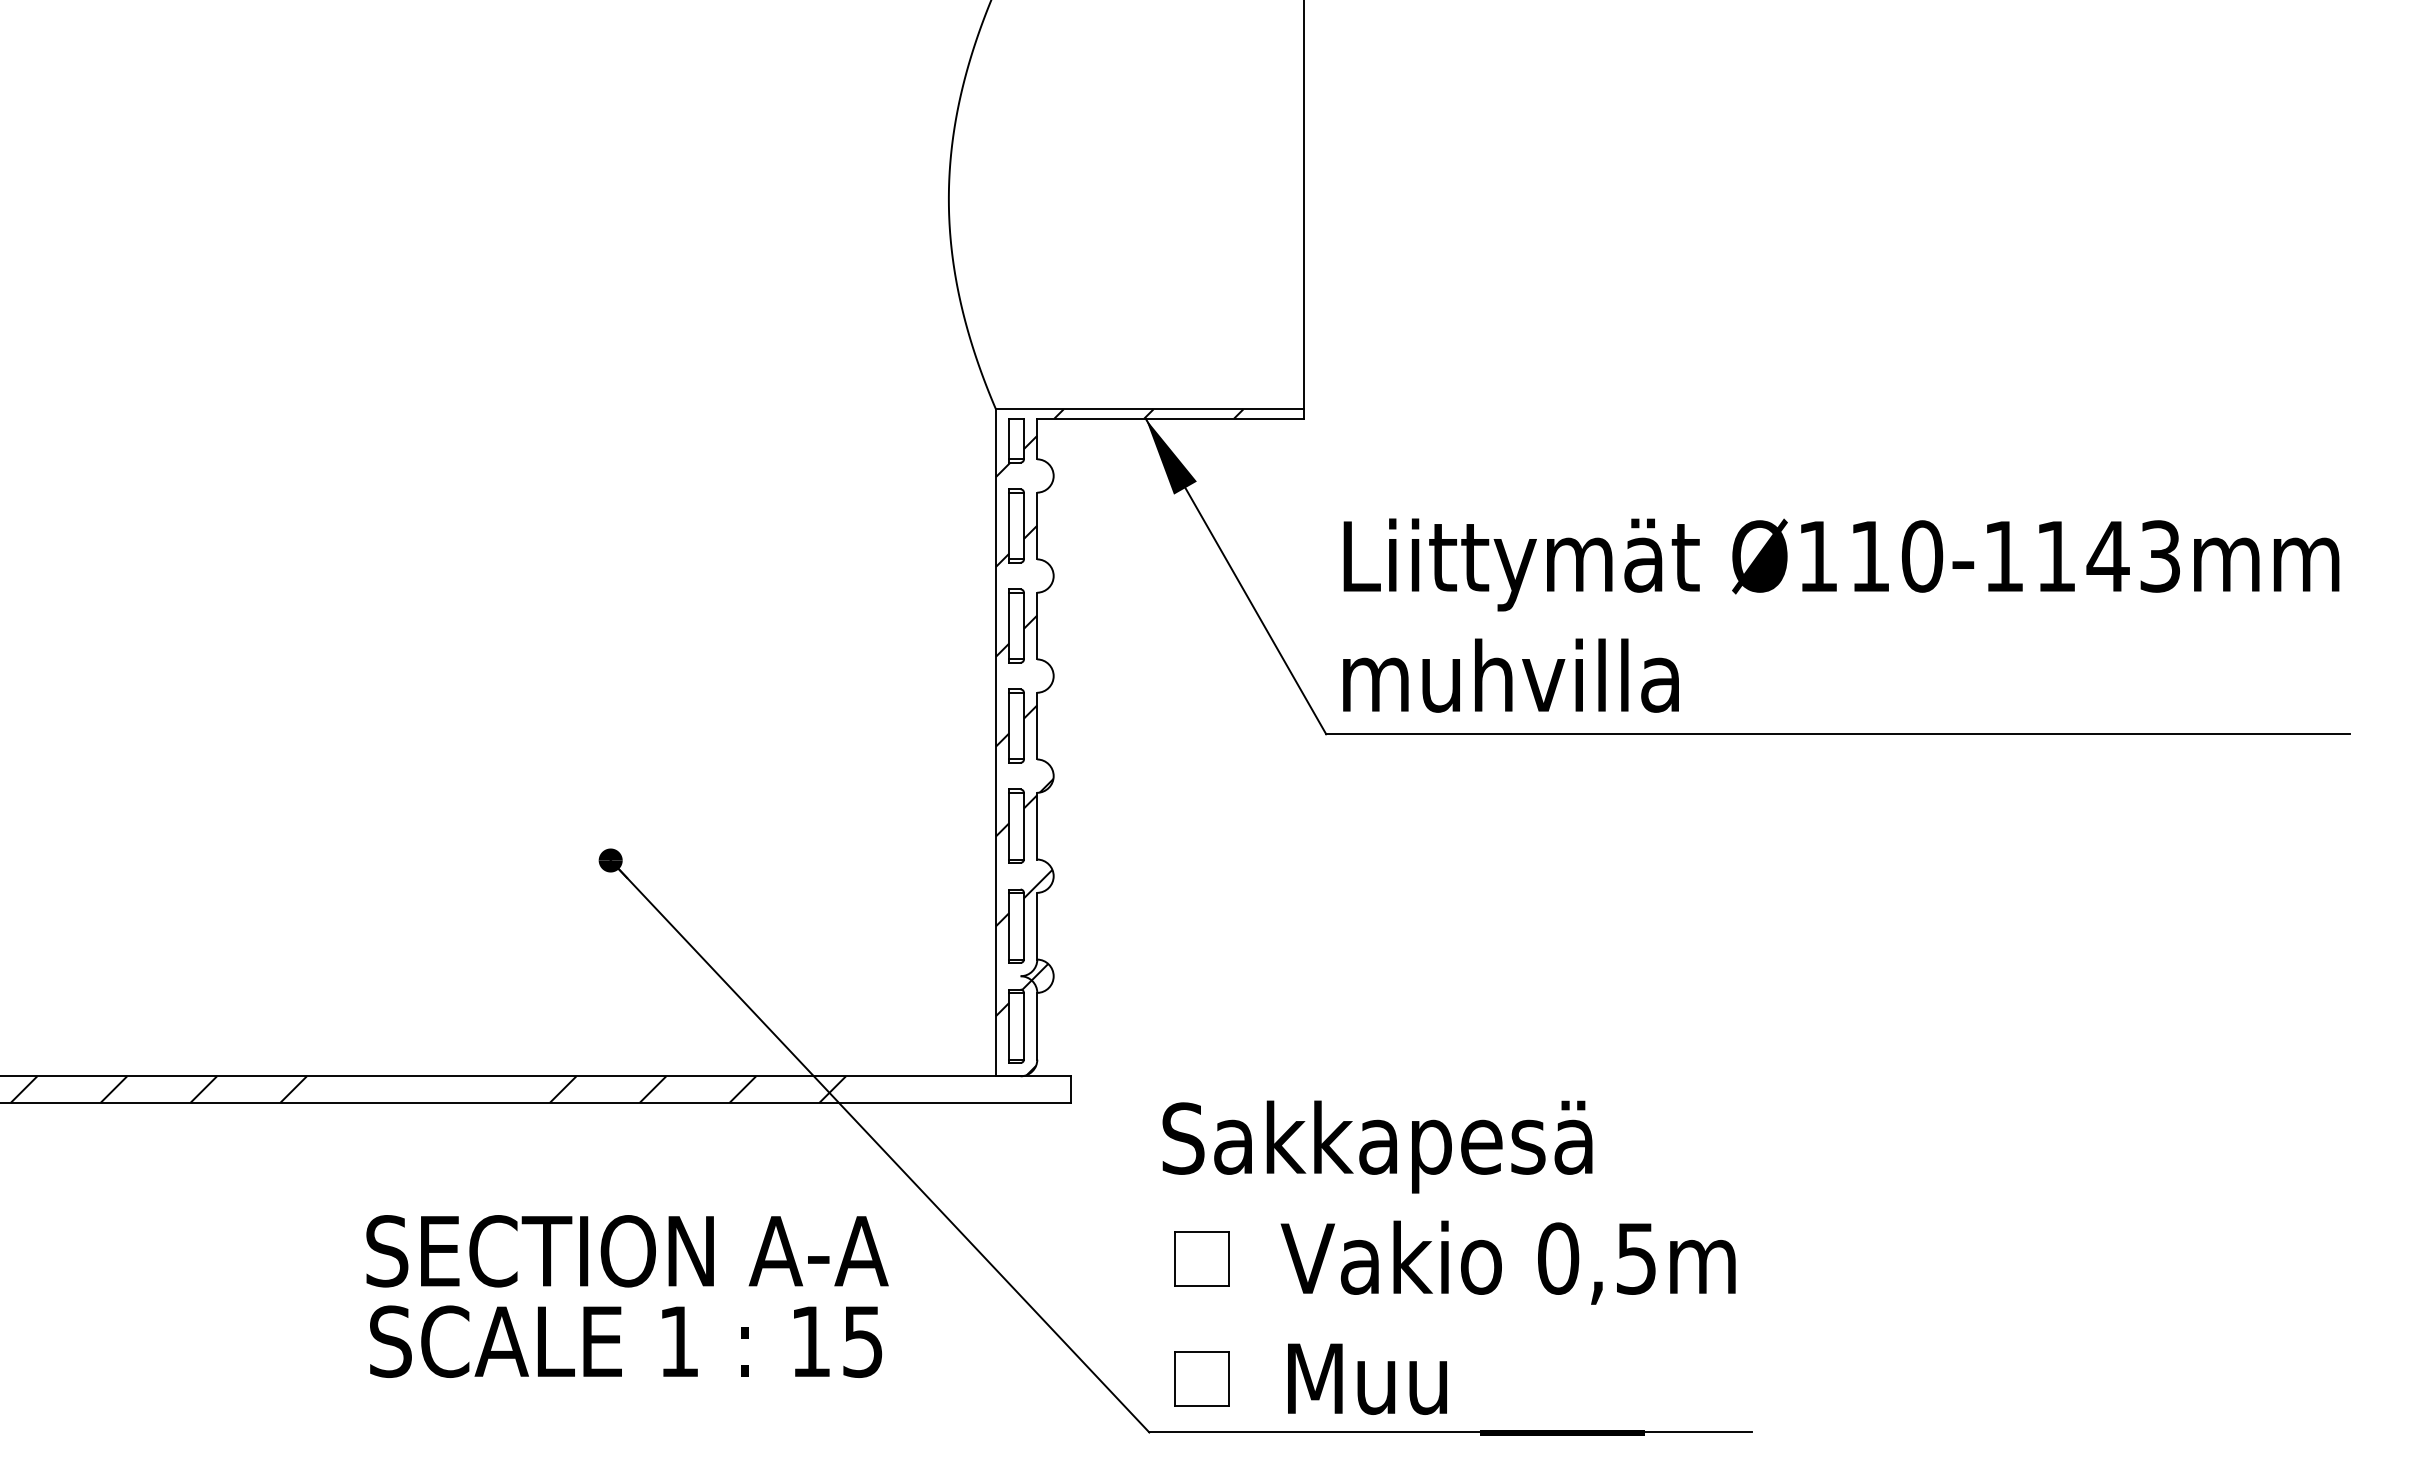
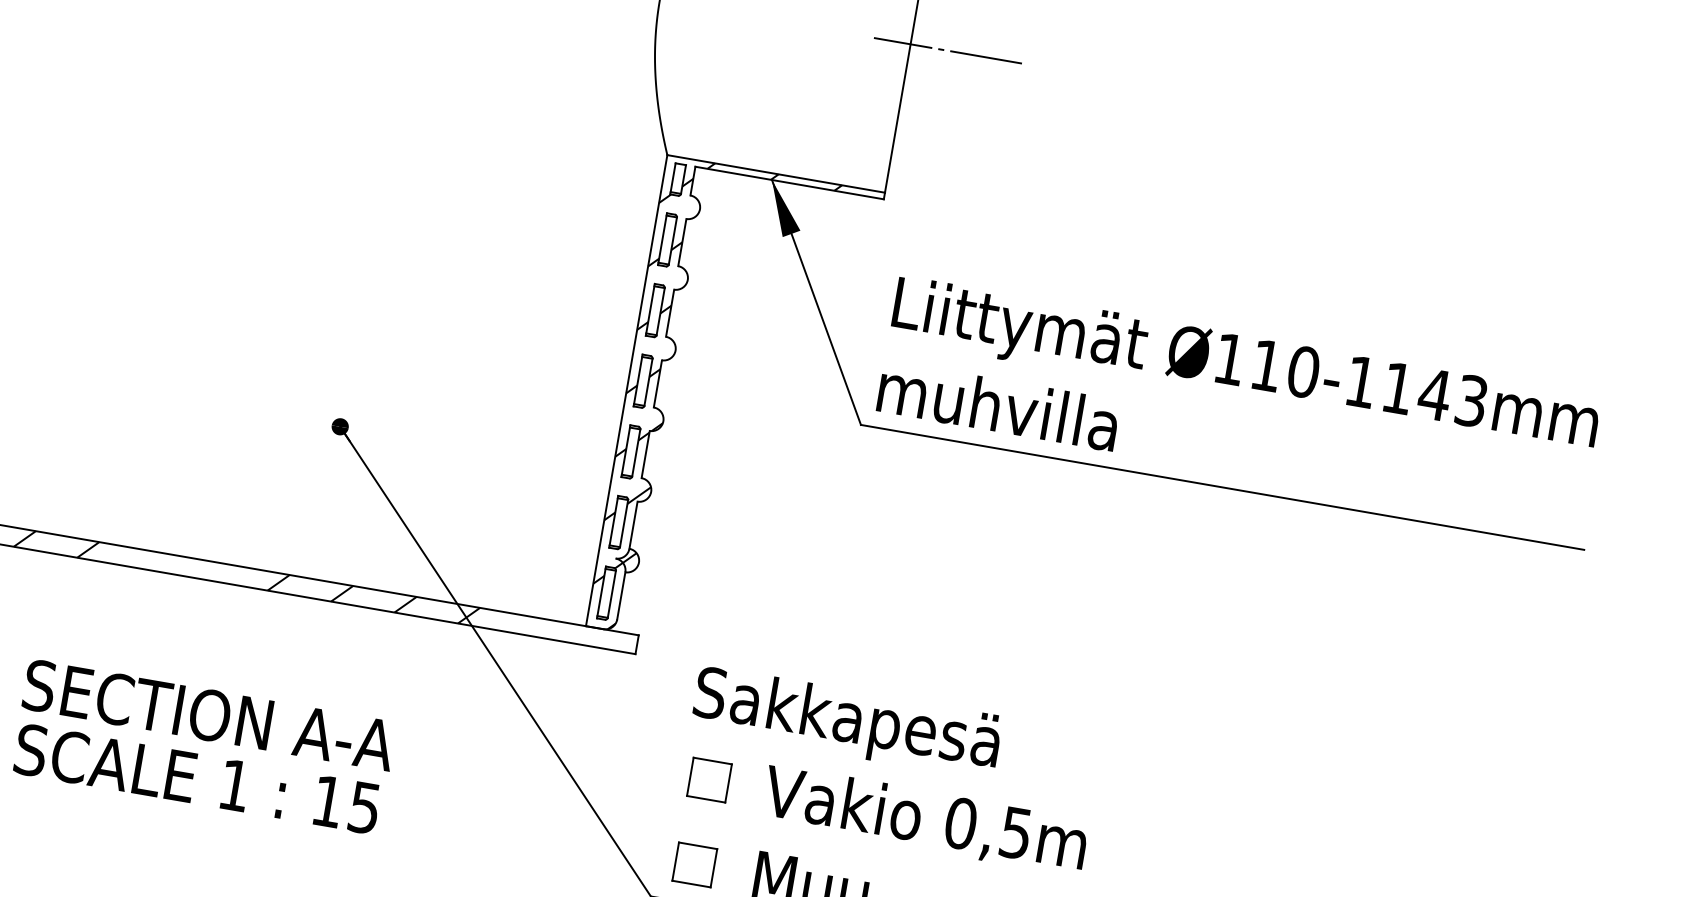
line: (1356, 199) -> (947, 50), added
text: (627, 1296) -> (203, 747), moved

